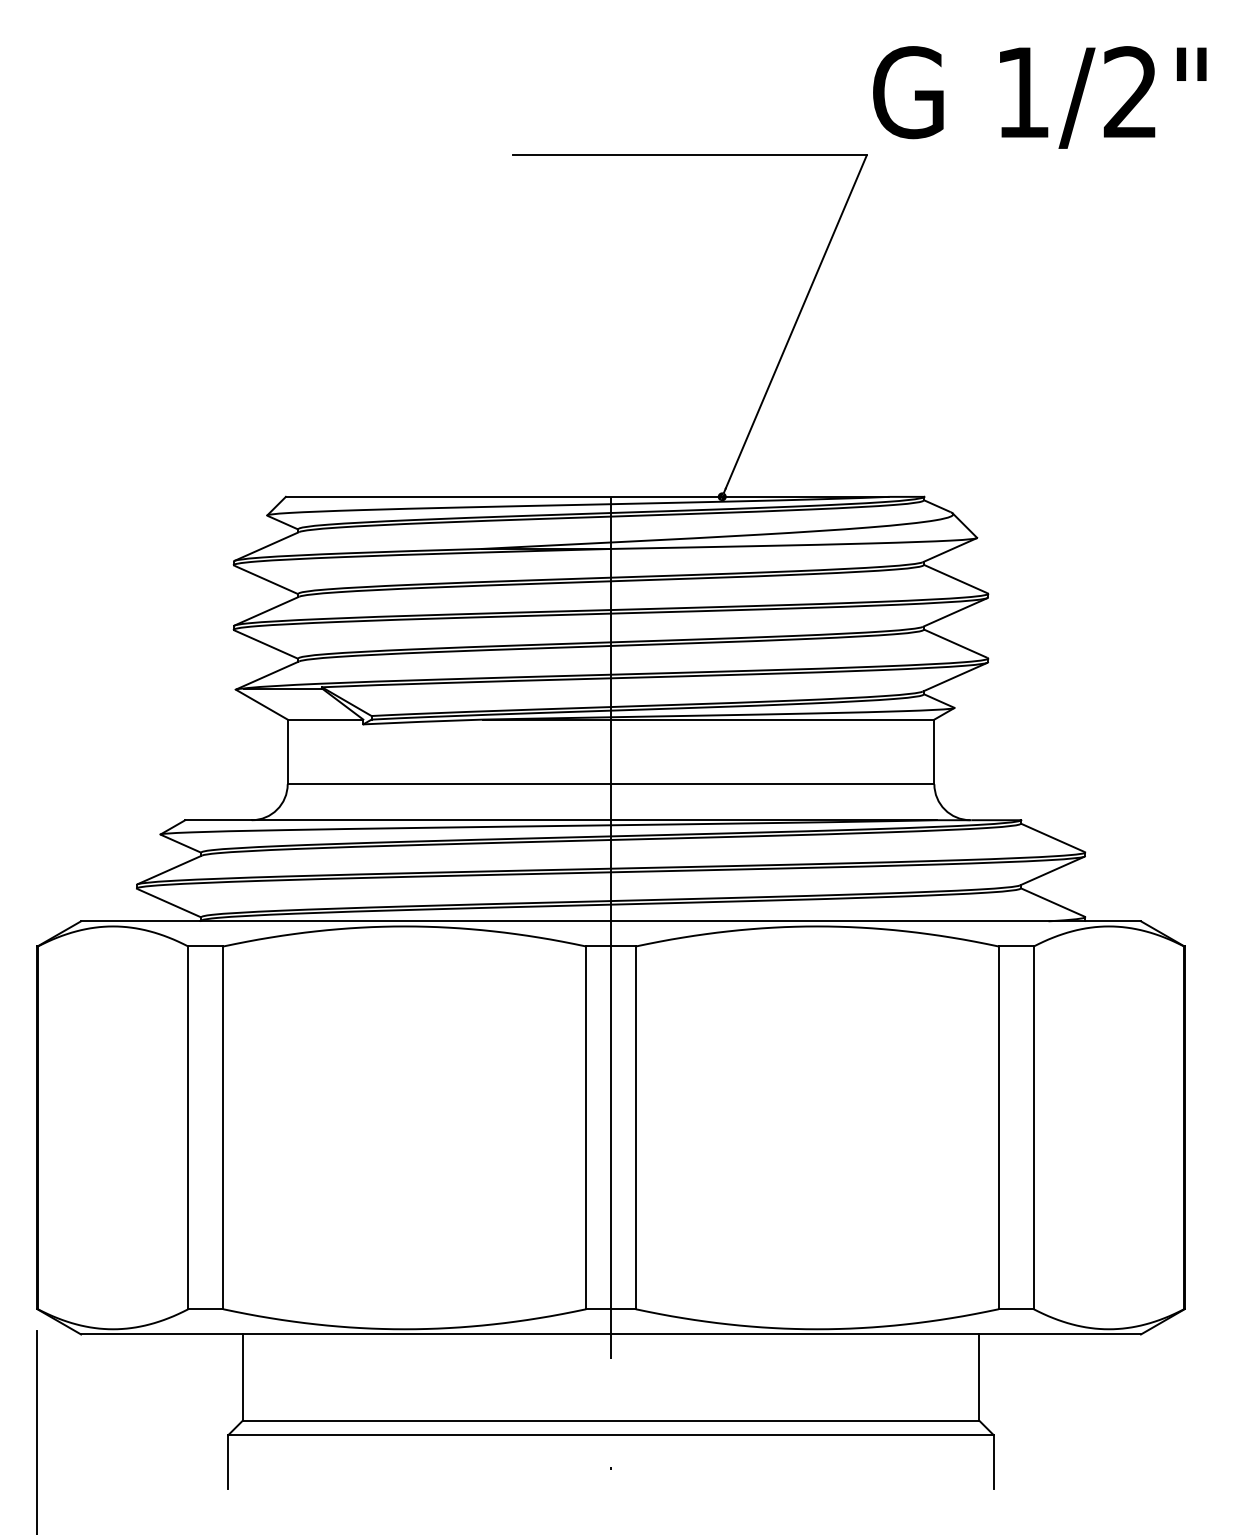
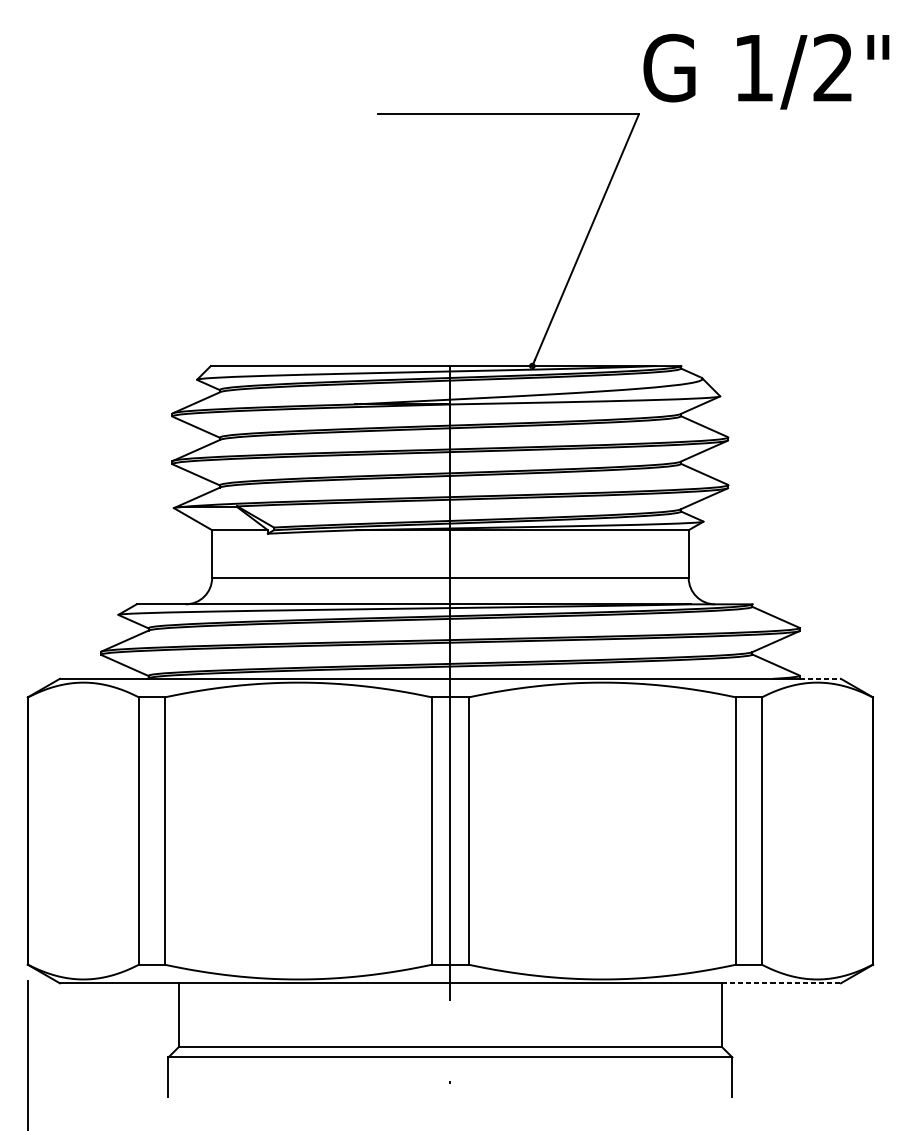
line: (1113, 921) -> (820, 678), solid -> dashed
line: (1060, 1334) -> (781, 983), solid -> dashed

